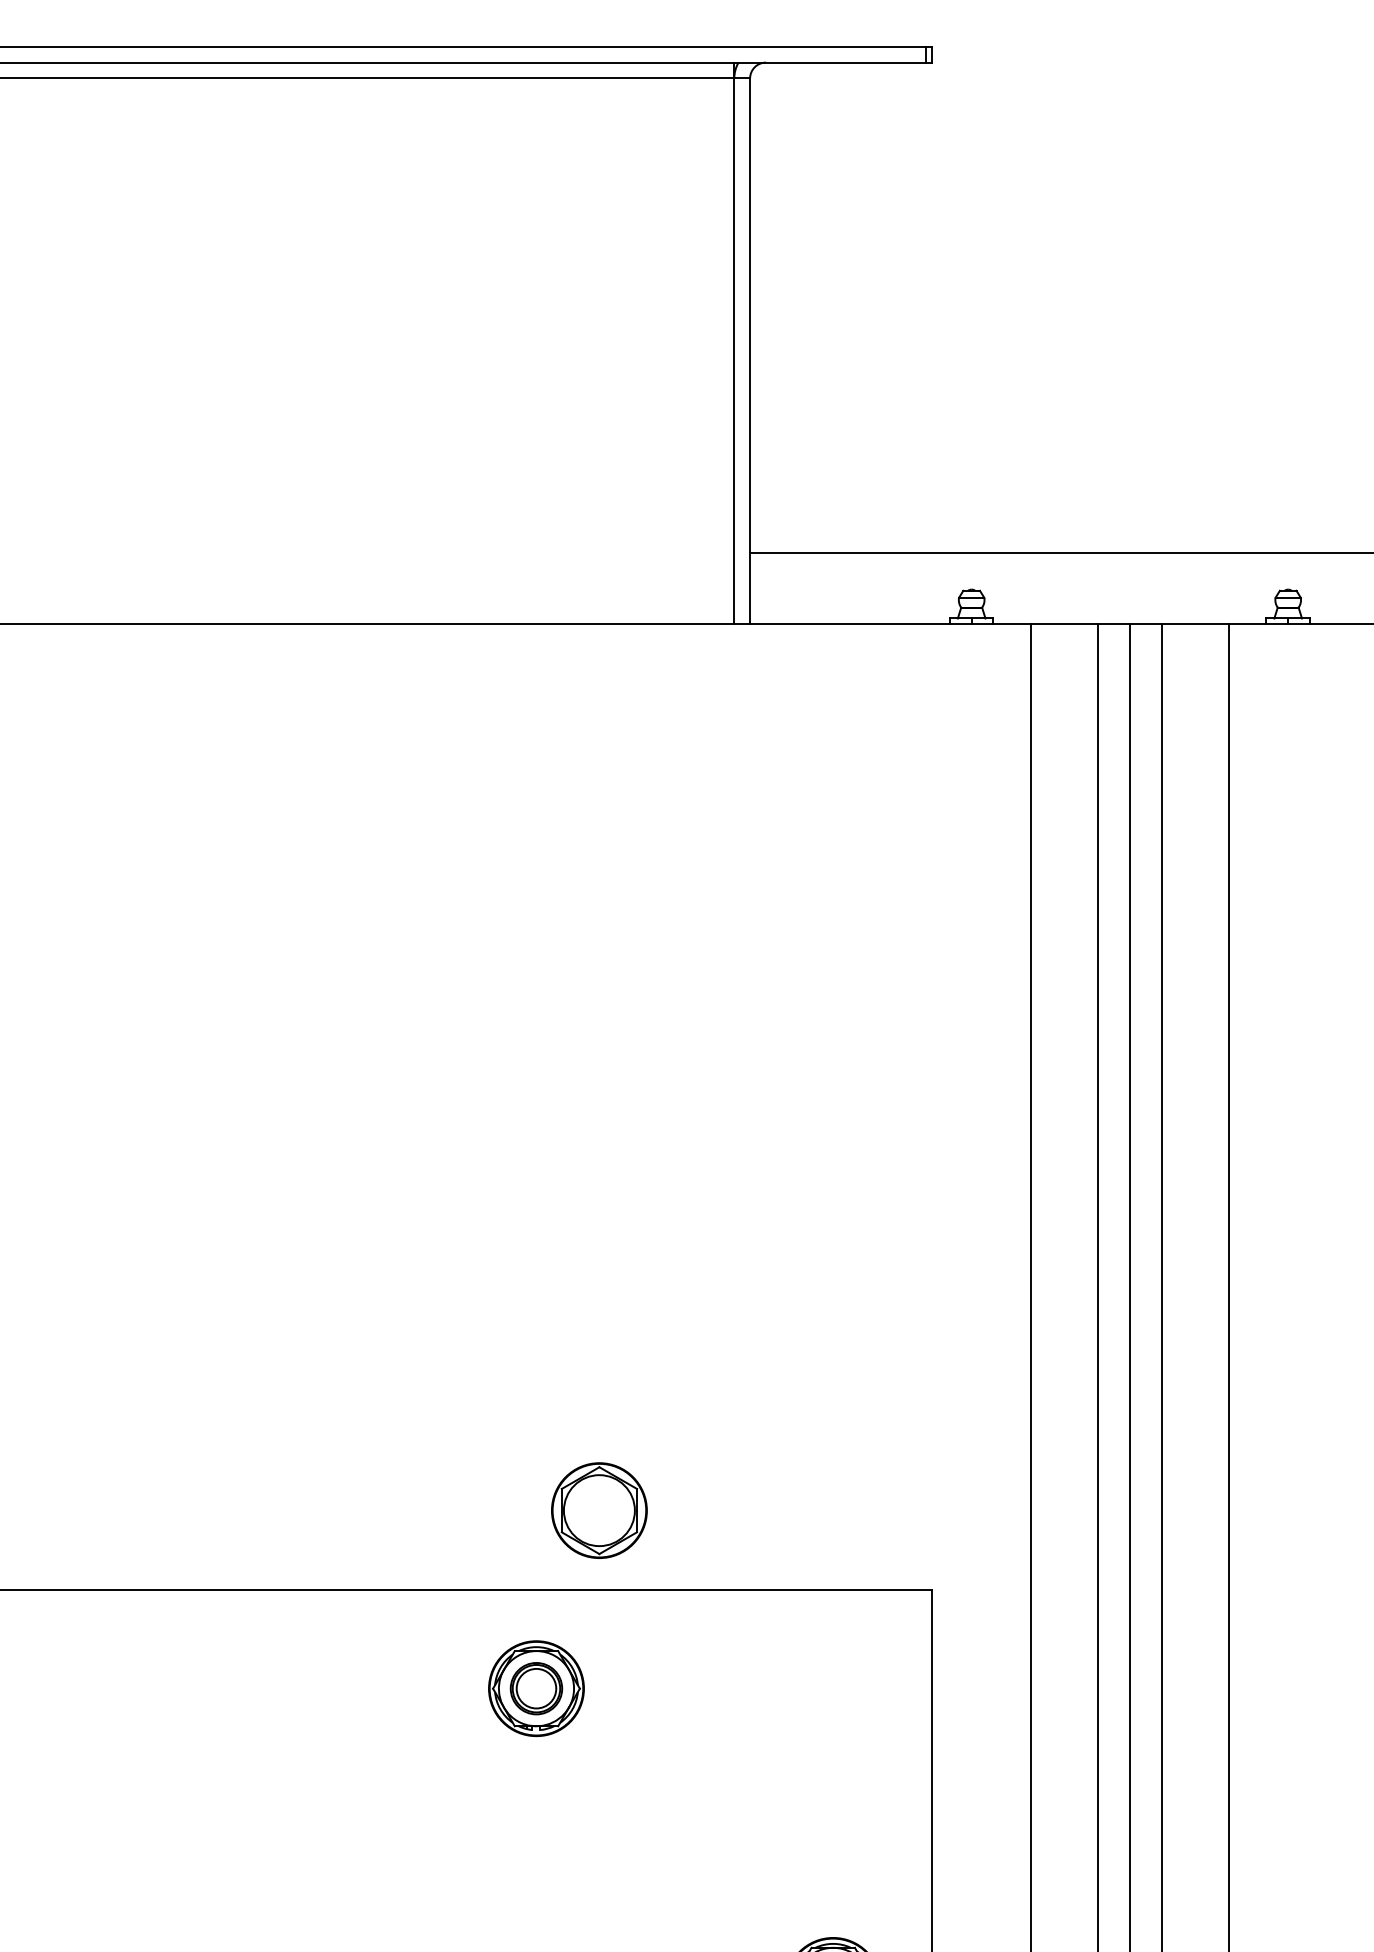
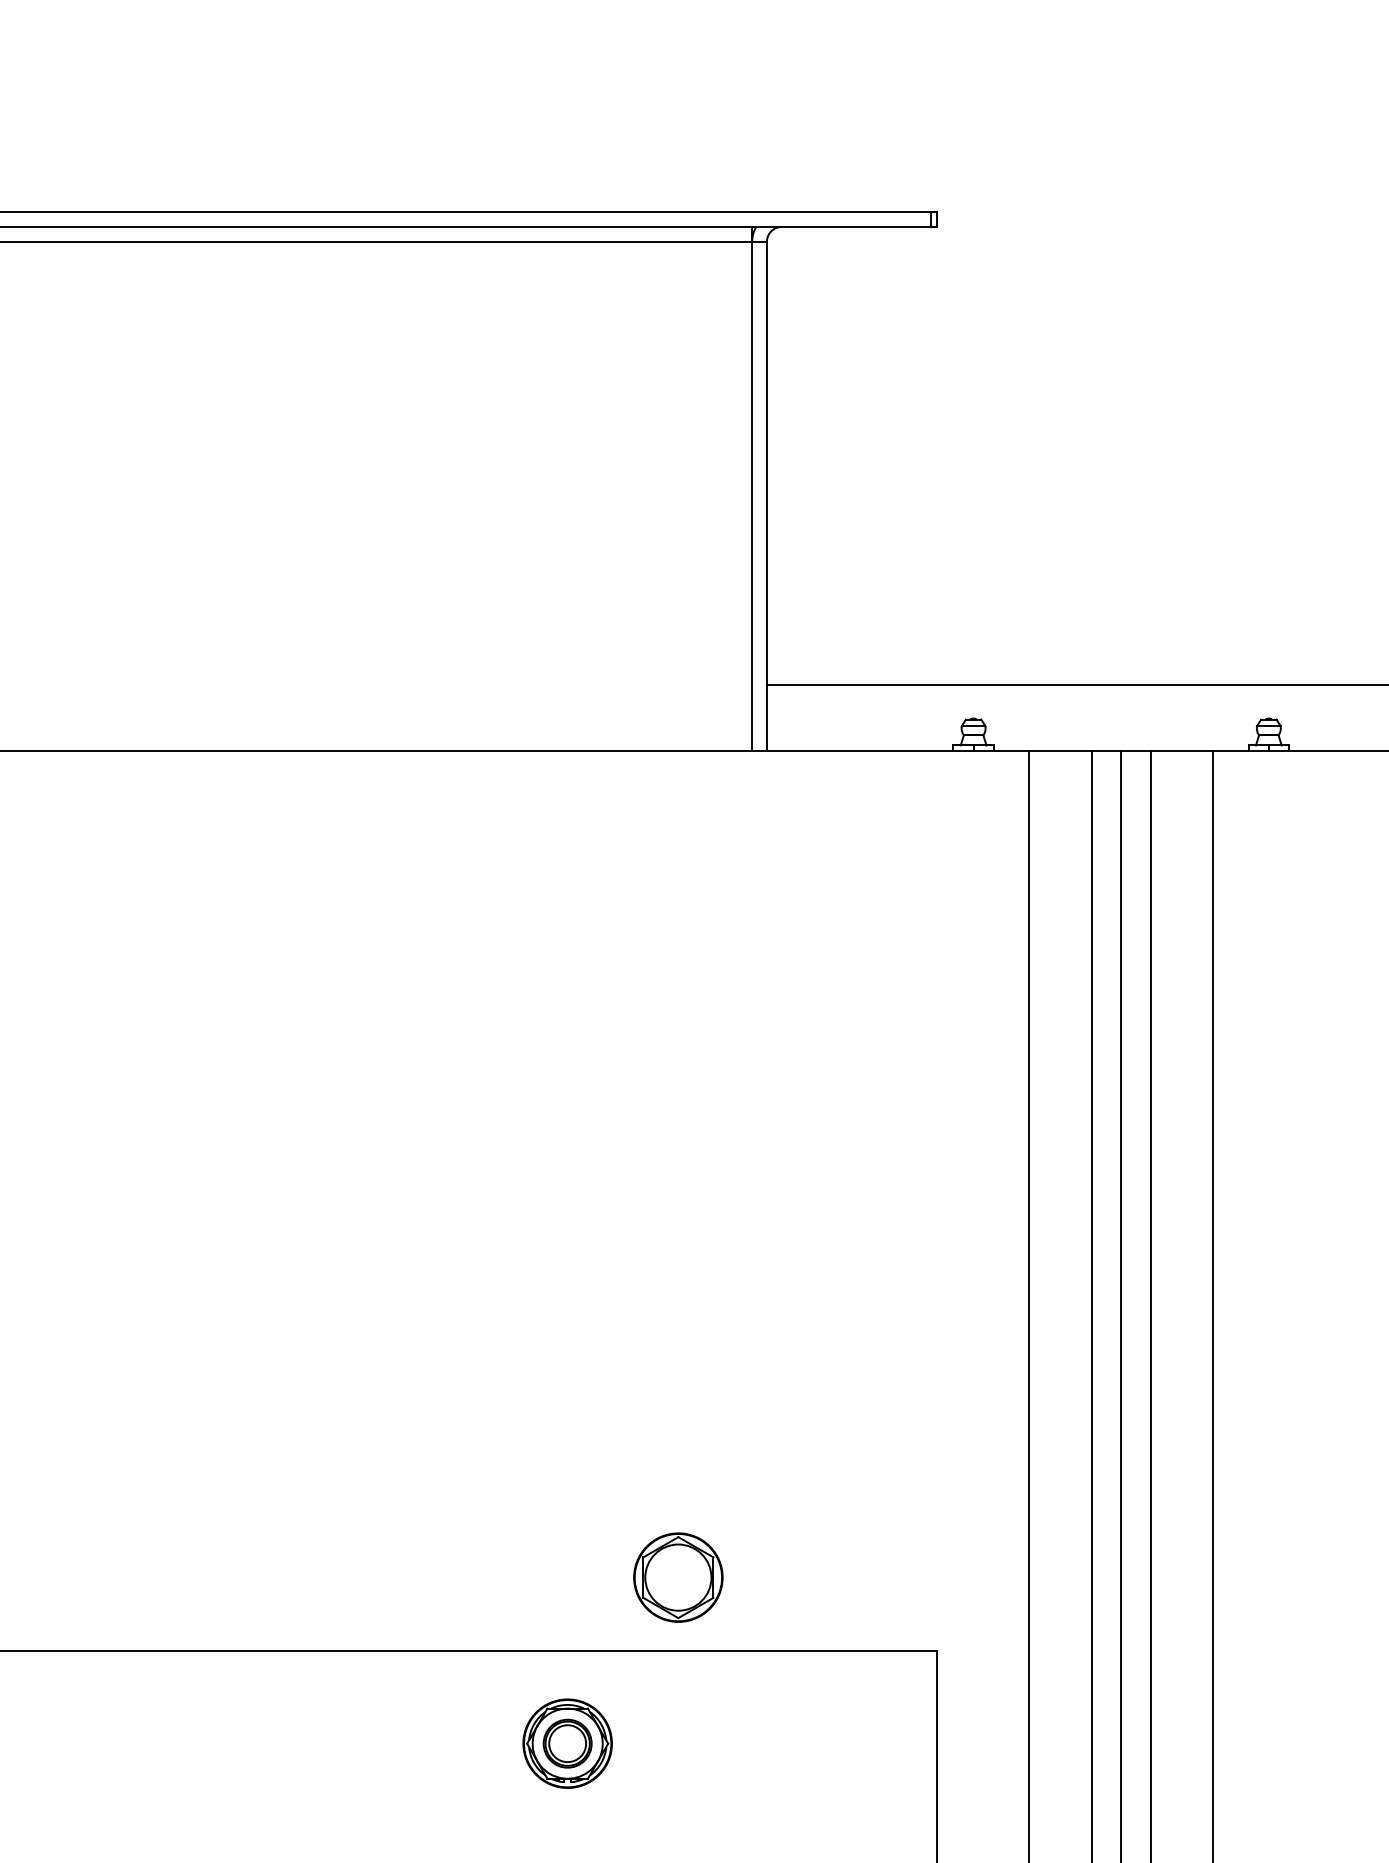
part: (599, 1510) -> (678, 1577), moved

